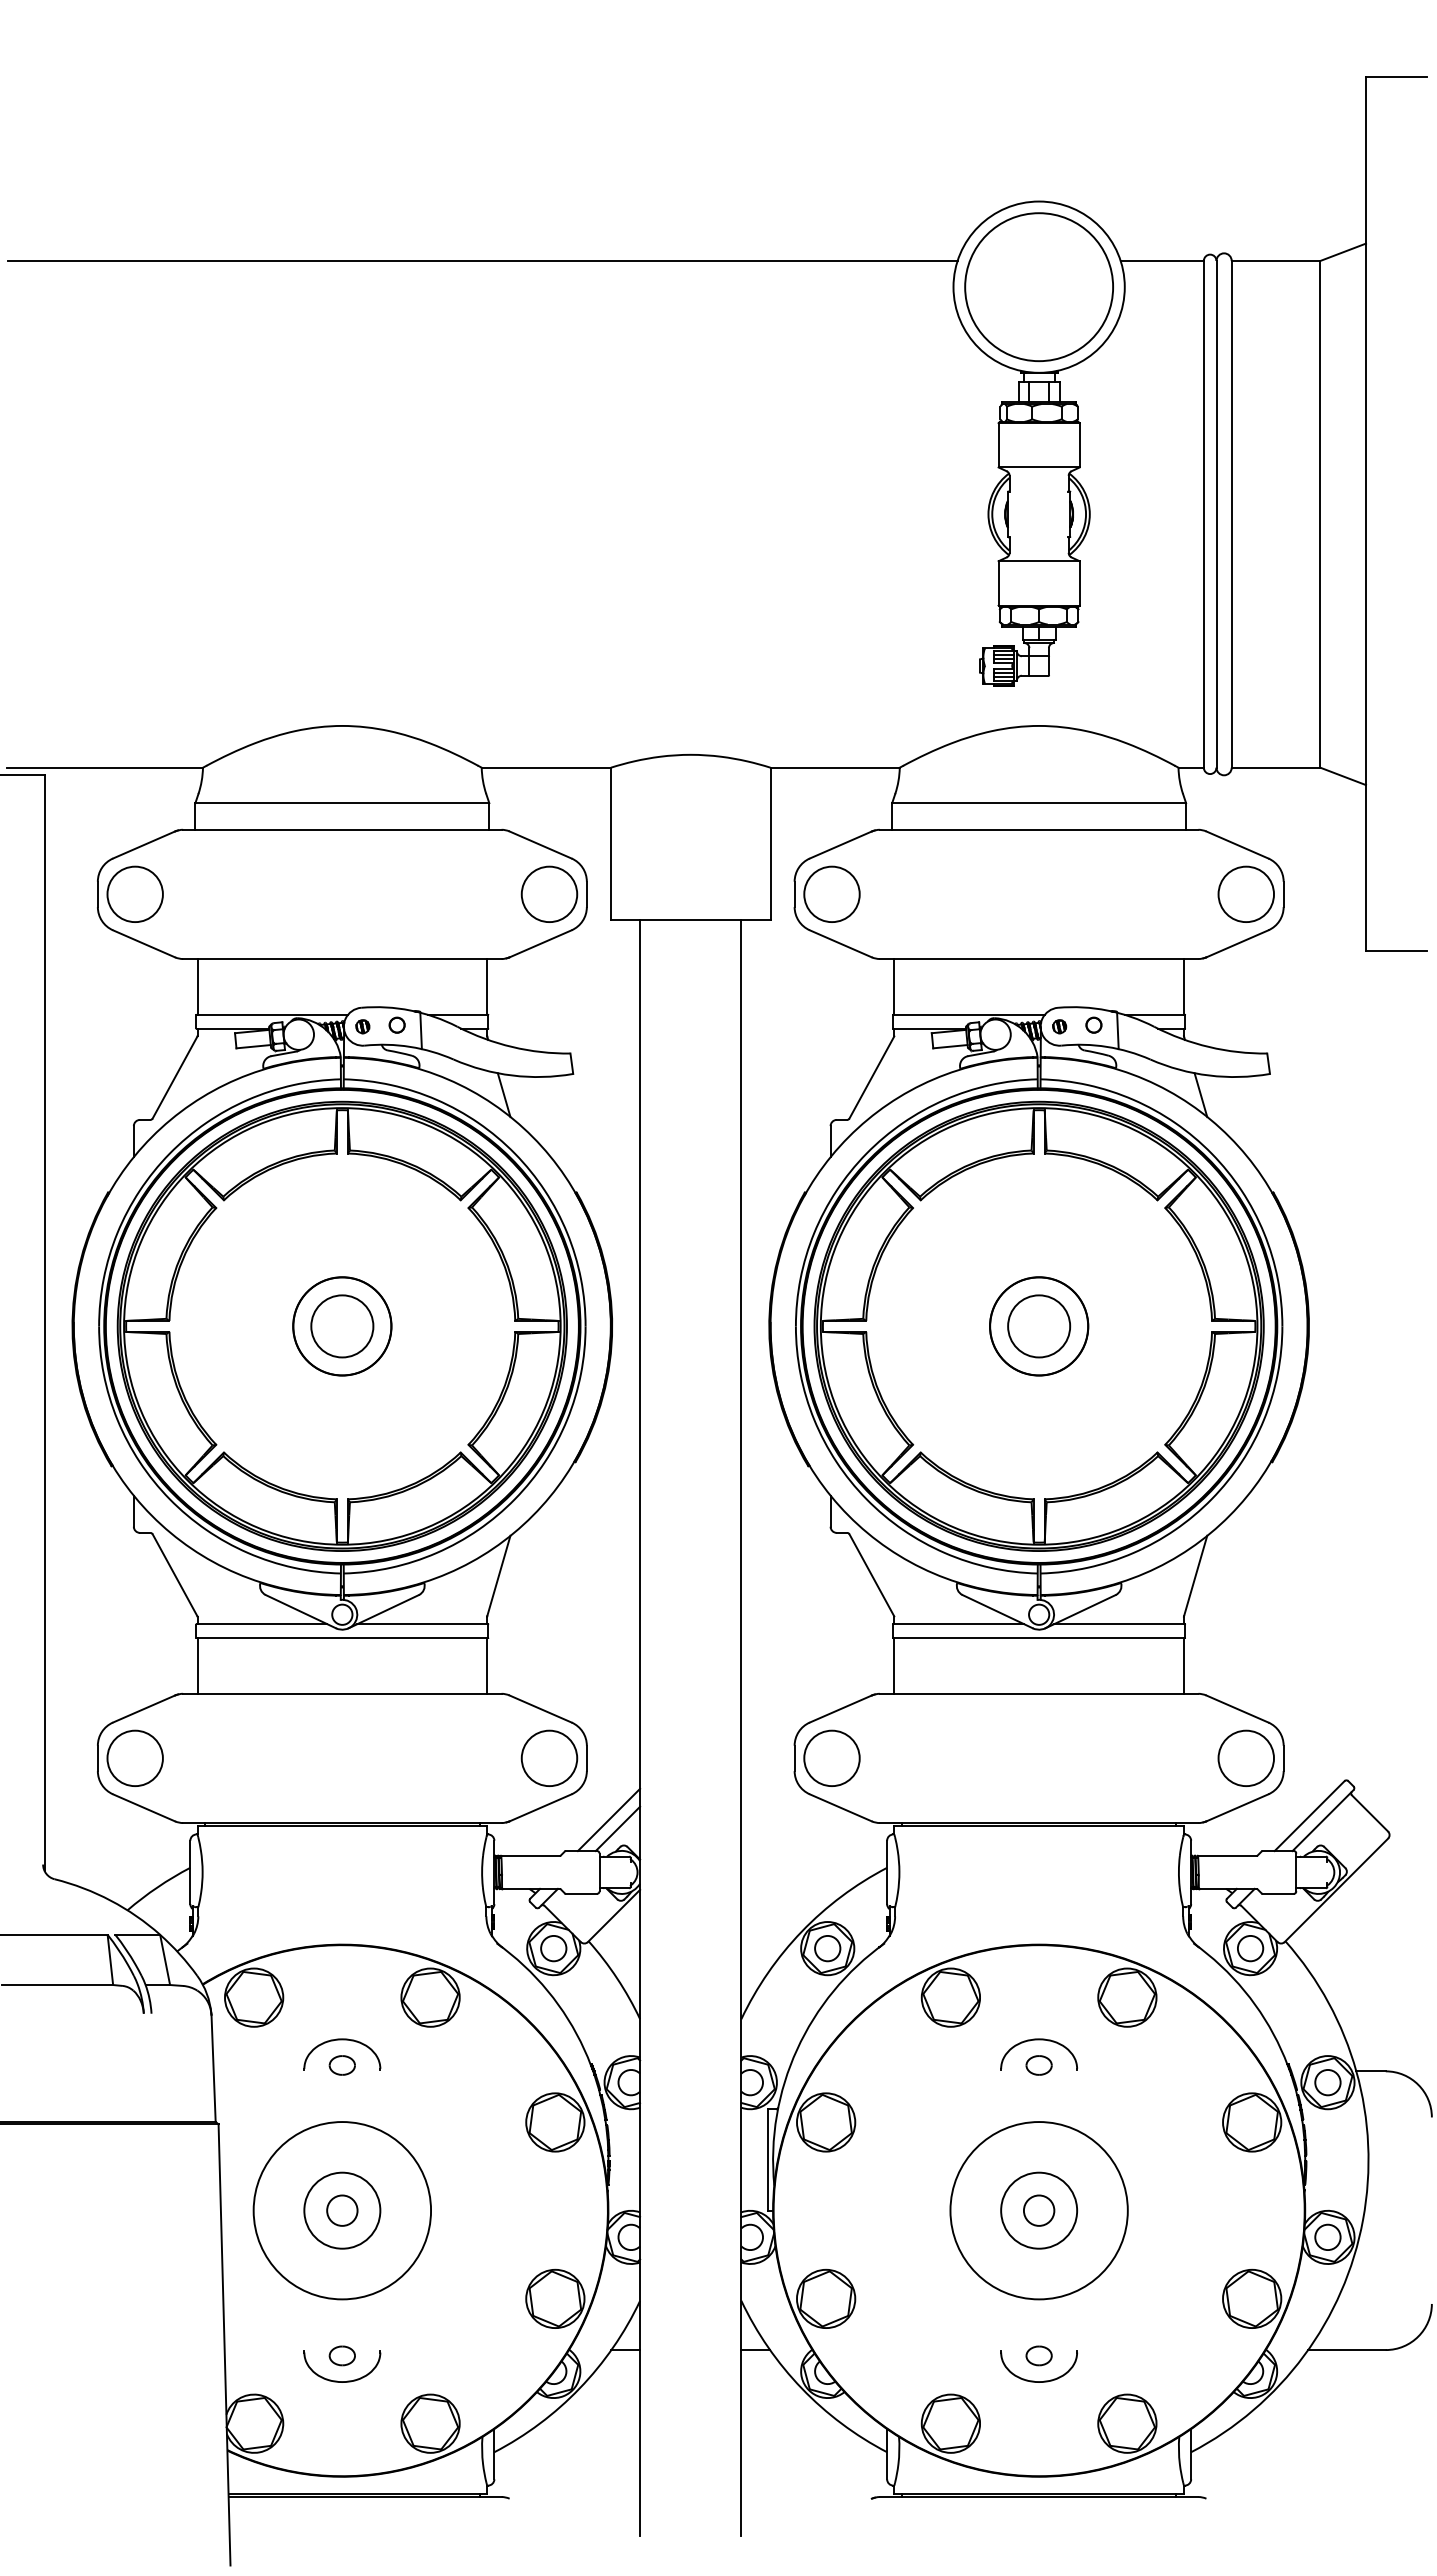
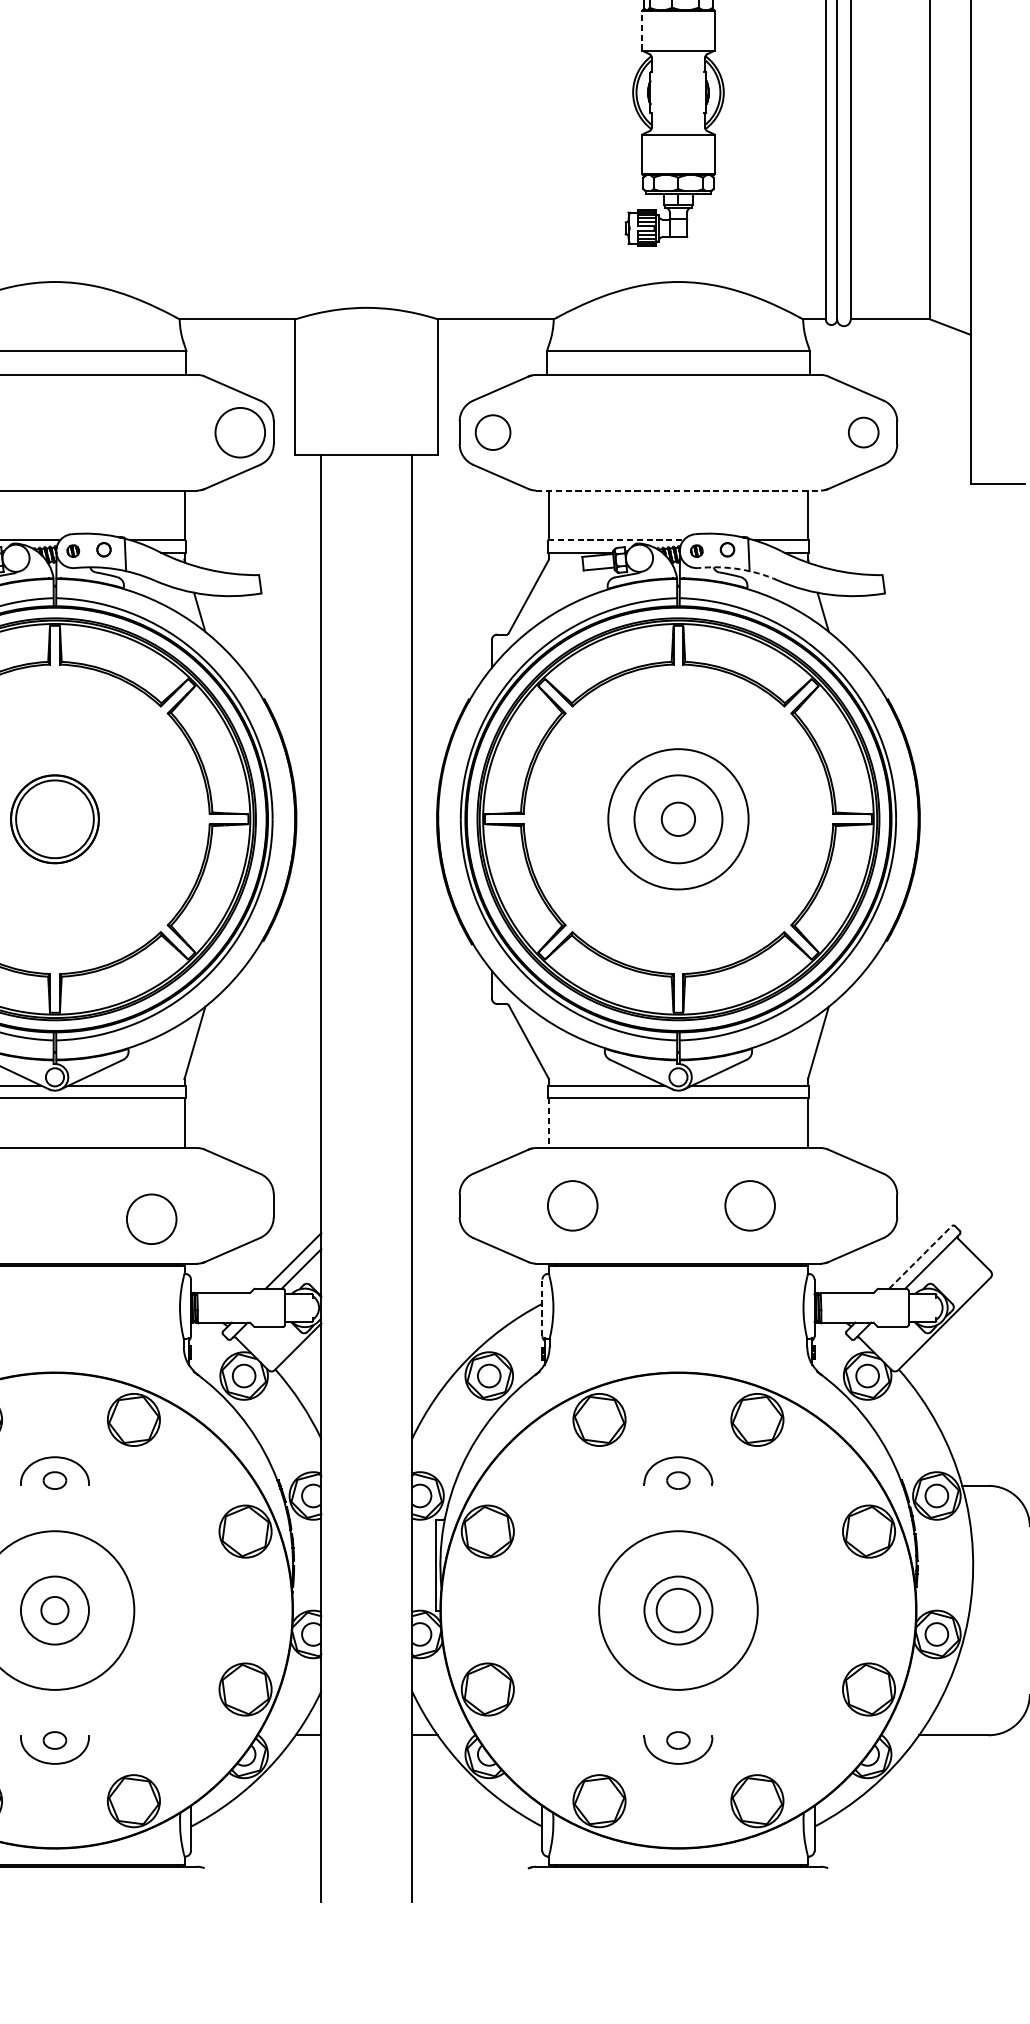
line: (998, 444) -> (642, 30), solid -> dashed
circle: (831, 893) -> (492, 431), size x0.7
circle: (1245, 893) -> (863, 431), size x0.6
line: (1039, 959) -> (678, 490), solid -> dashed
line: (969, 1014) -> (616, 540), solid -> dashed
arc: (1106, 1046) -> (738, 568), solid -> dashed
circle: (342, 1326) -> (55, 819), size x1.4
circle: (1039, 1326) -> (678, 819), size x0.6
circle: (1039, 1326) -> (678, 819), size x1.6
line: (894, 1665) -> (549, 1122), solid -> dashed
circle: (549, 1757) -> (151, 1218), moved
circle: (831, 1757) -> (572, 1205), moved
circle: (1245, 1757) -> (749, 1205), moved
line: (1310, 1815) -> (921, 1256), solid -> dashed
line: (887, 1872) -> (542, 1307), solid -> dashed
circle: (1038, 2210) -> (677, 1610), size x1.6

